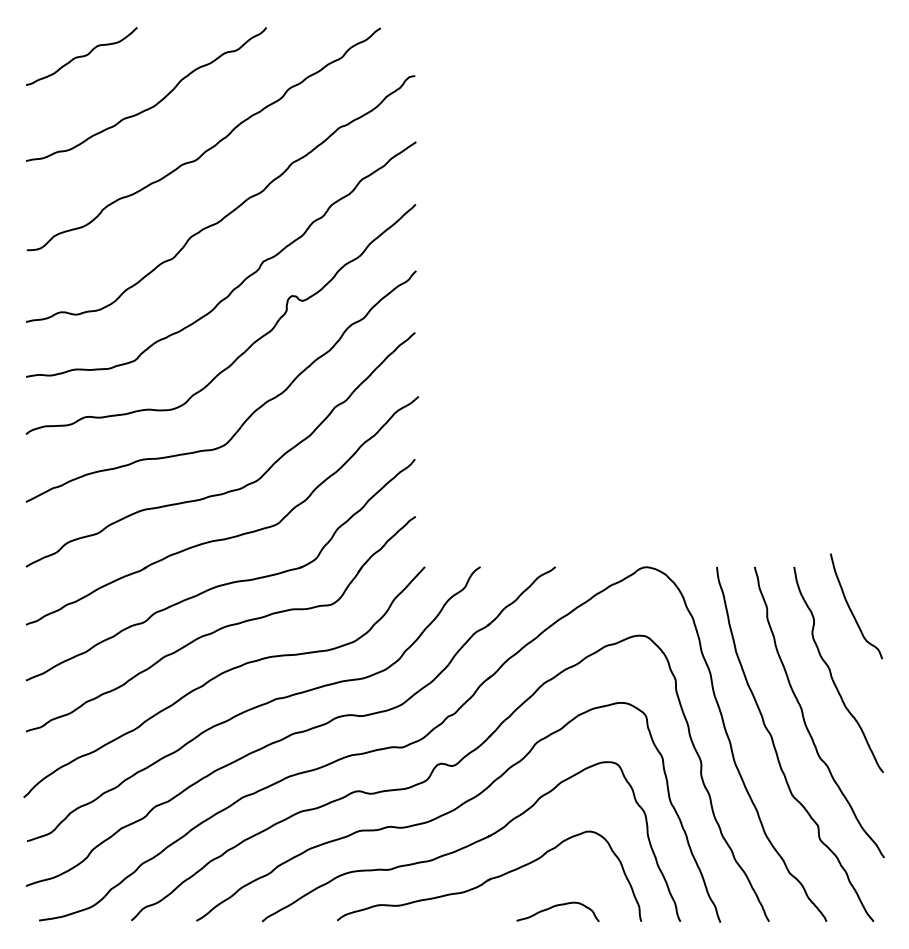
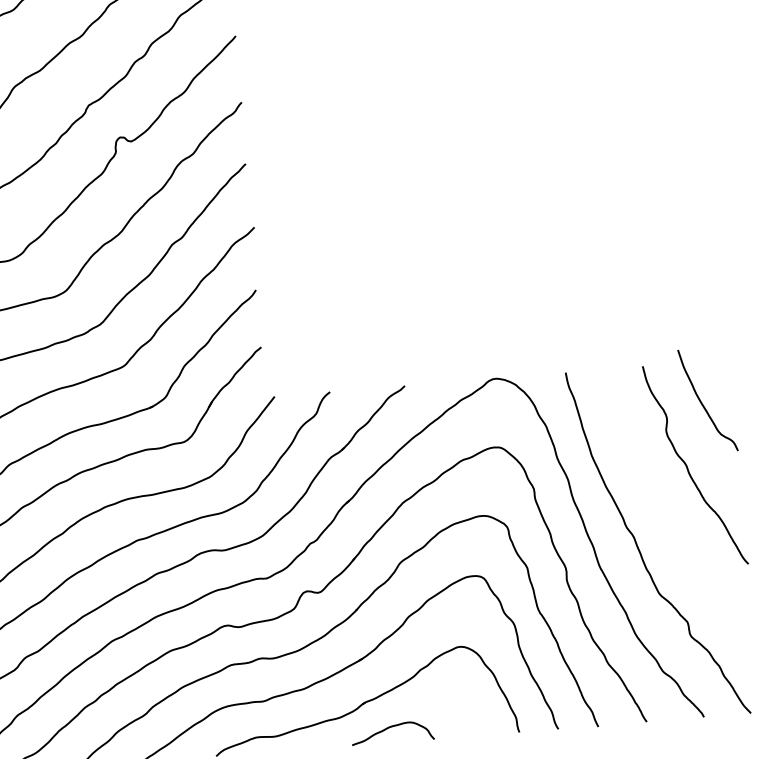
curve: (804, 716) -> (665, 514), removed
curve: (557, 906) -> (391, 727), moved

